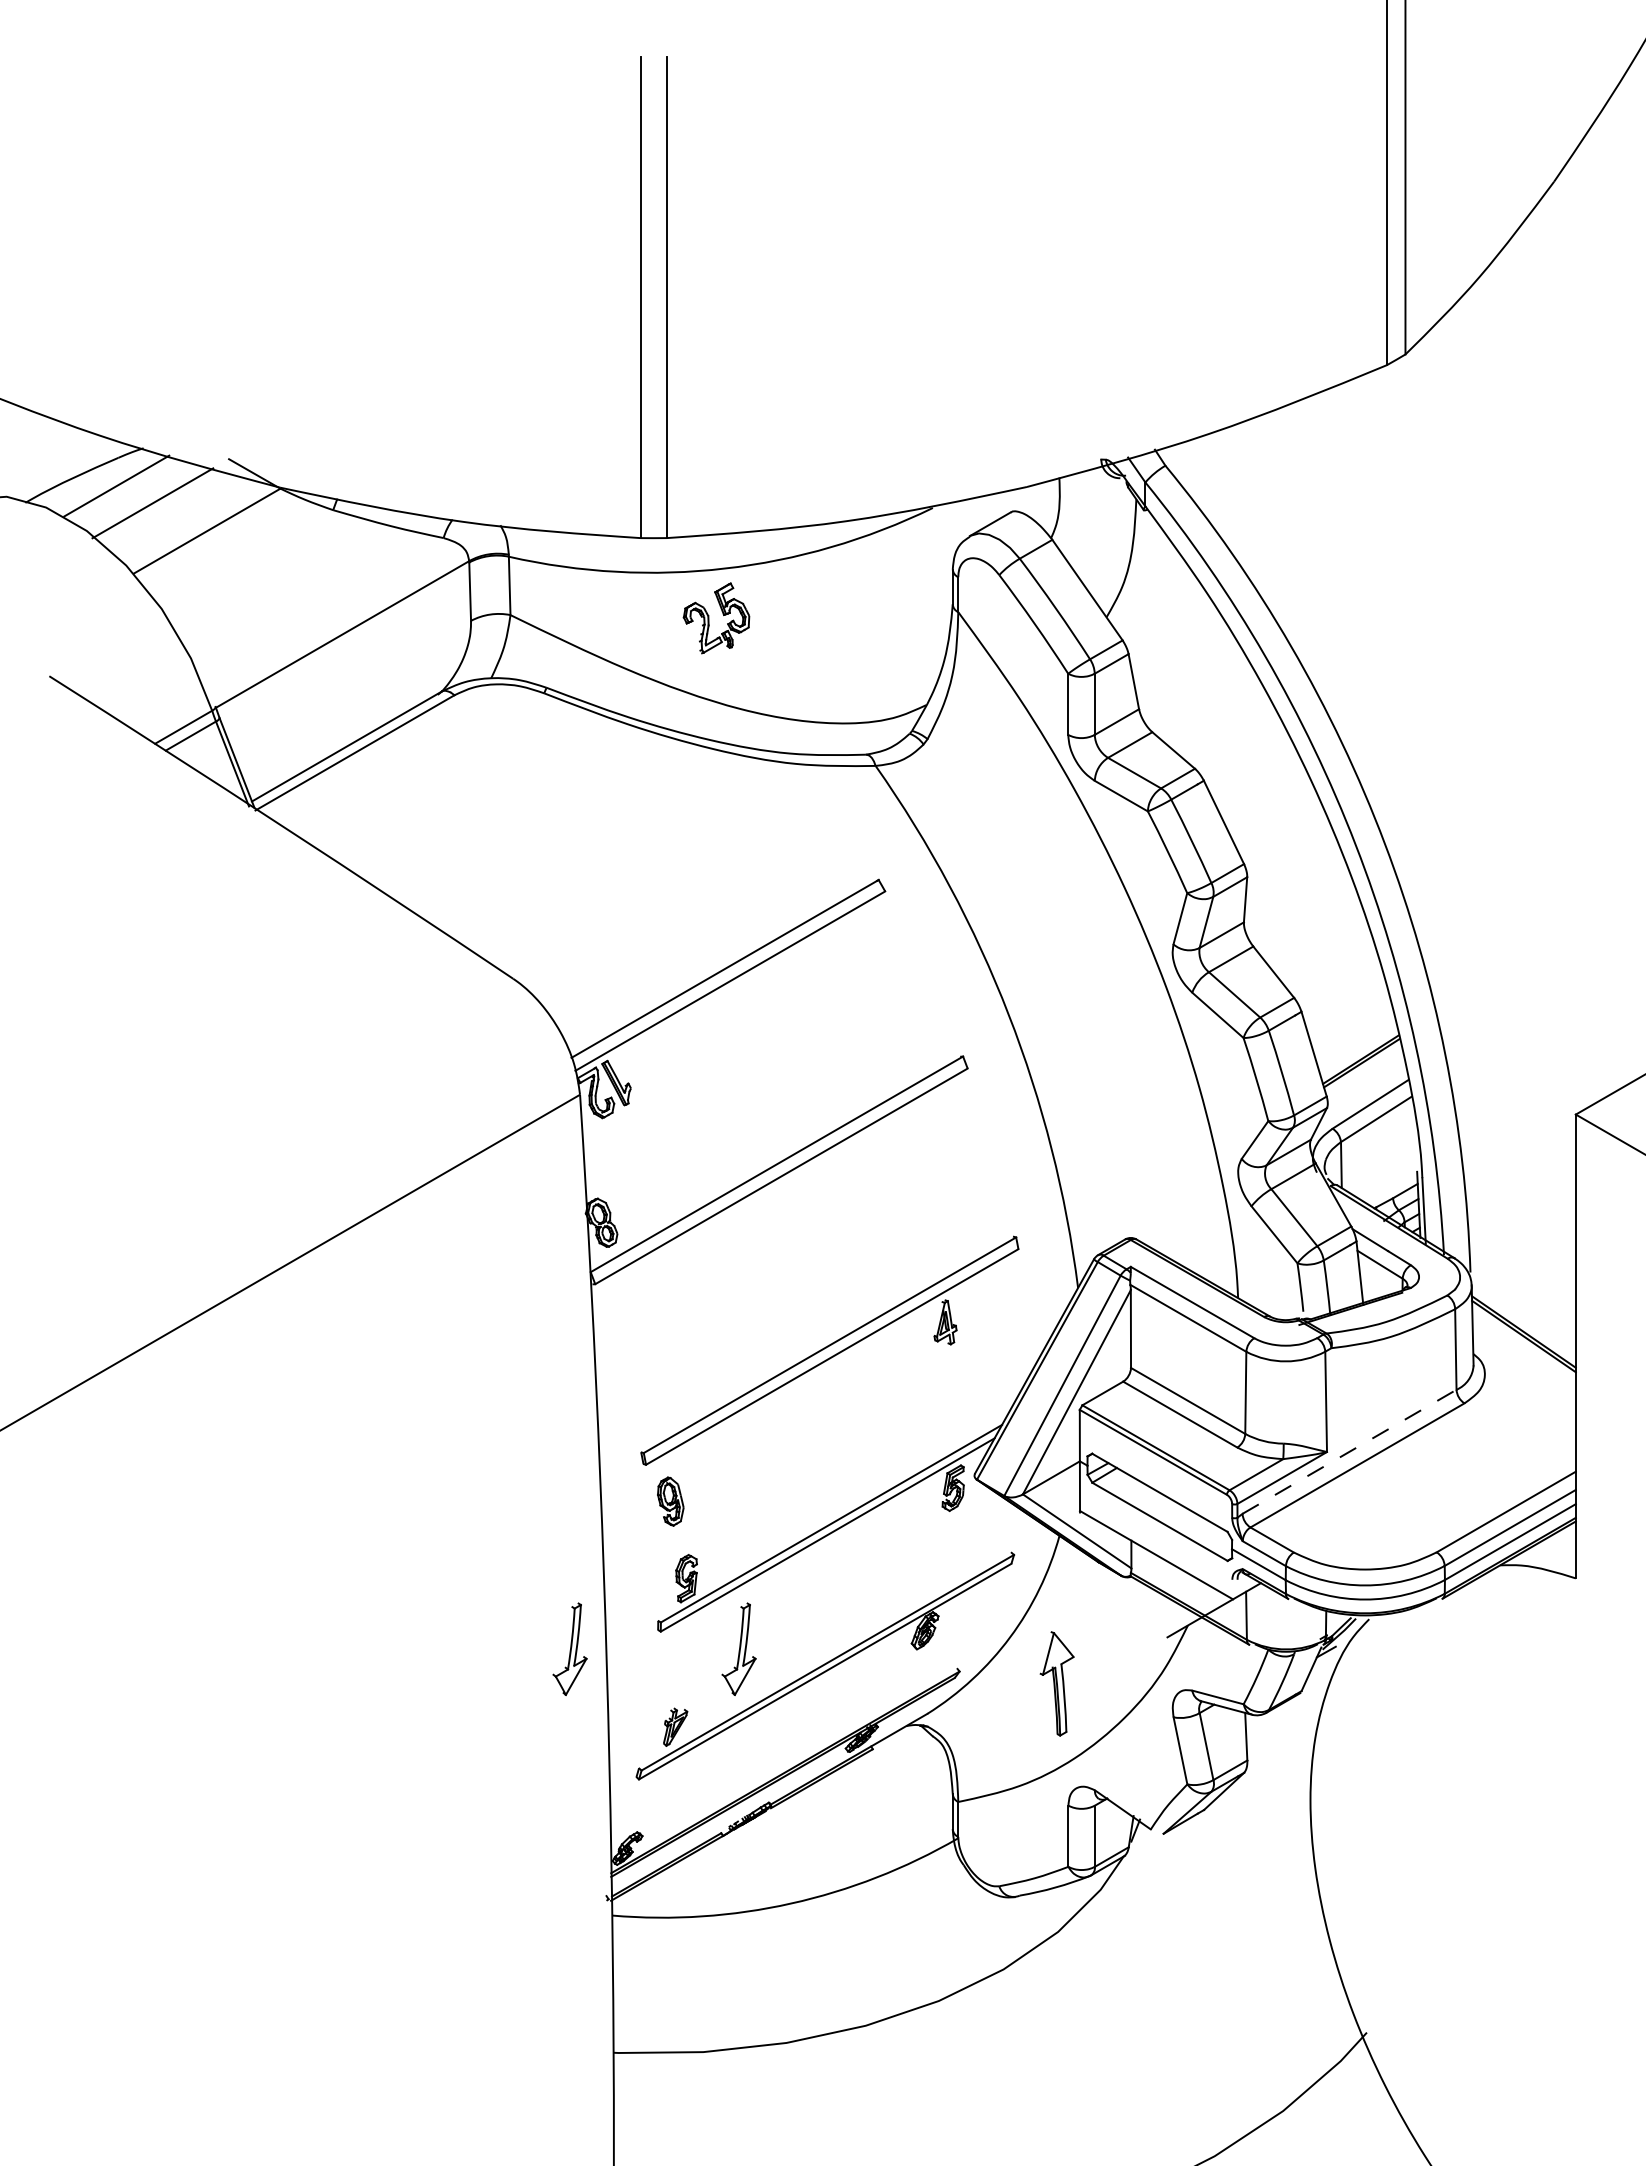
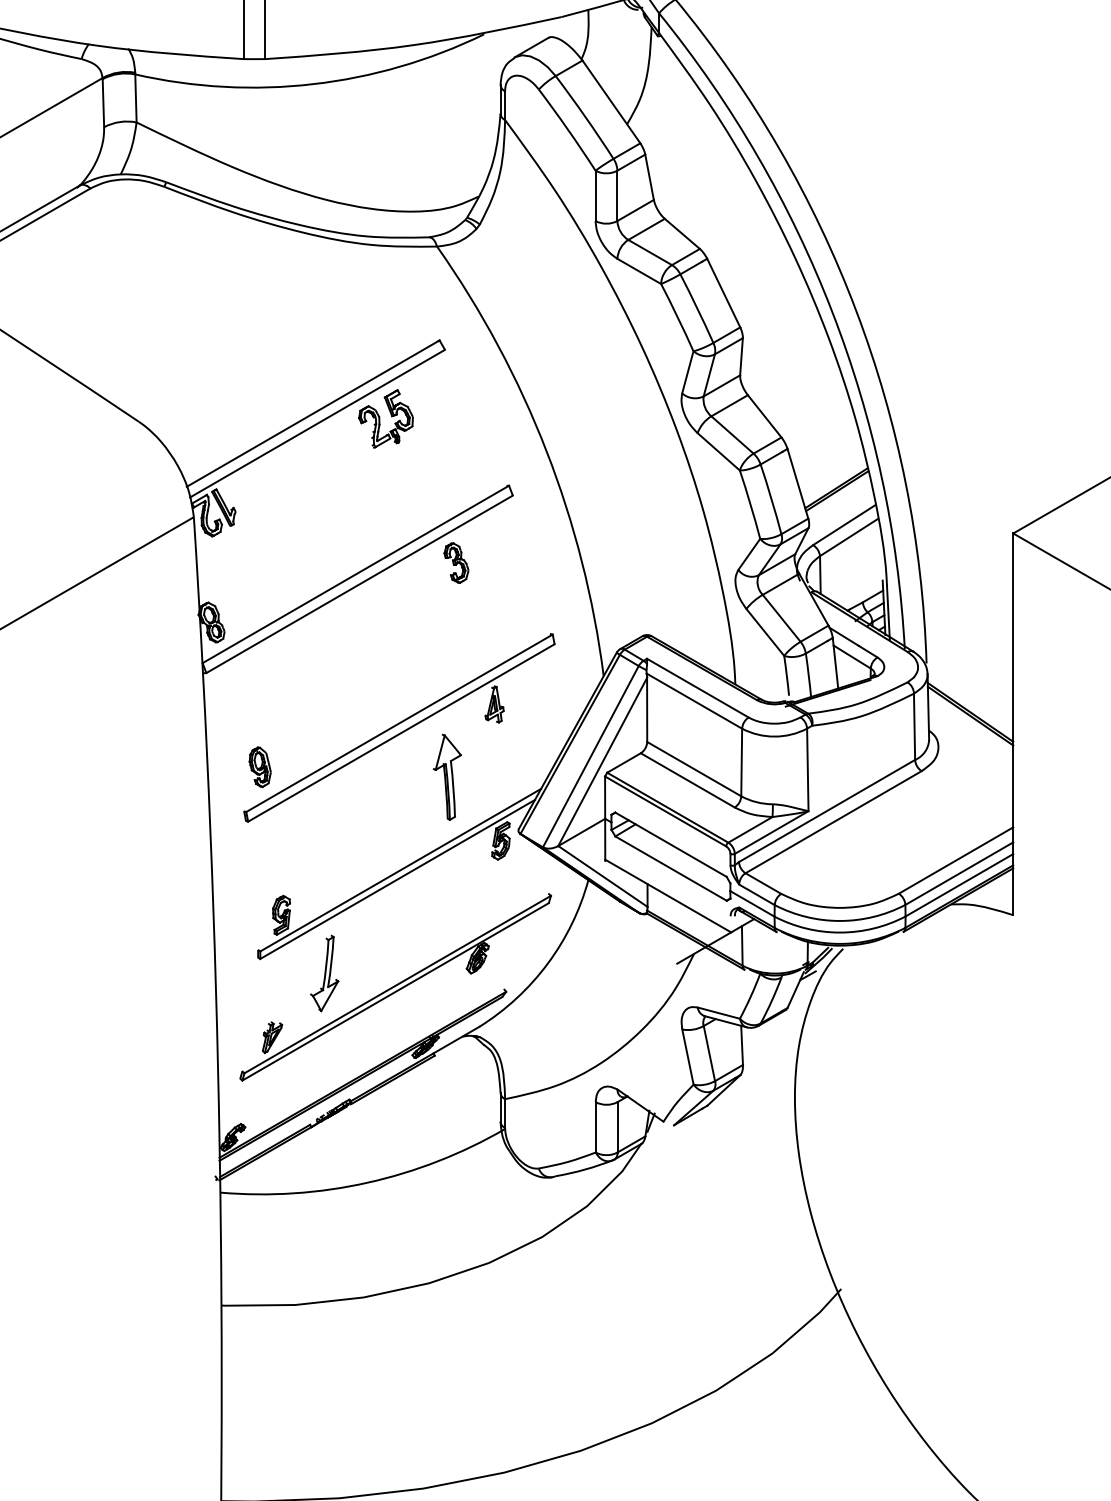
part: (709, 618) -> (380, 419), moved
part: (898, 1150) -> (455, 563), added
line: (1349, 1451) -> (827, 810), dashed -> solid
part: (670, 1501) -> (260, 767), moved
part: (569, 1648) -> (185, 972), removed
part: (1056, 1683) -> (446, 777), moved

